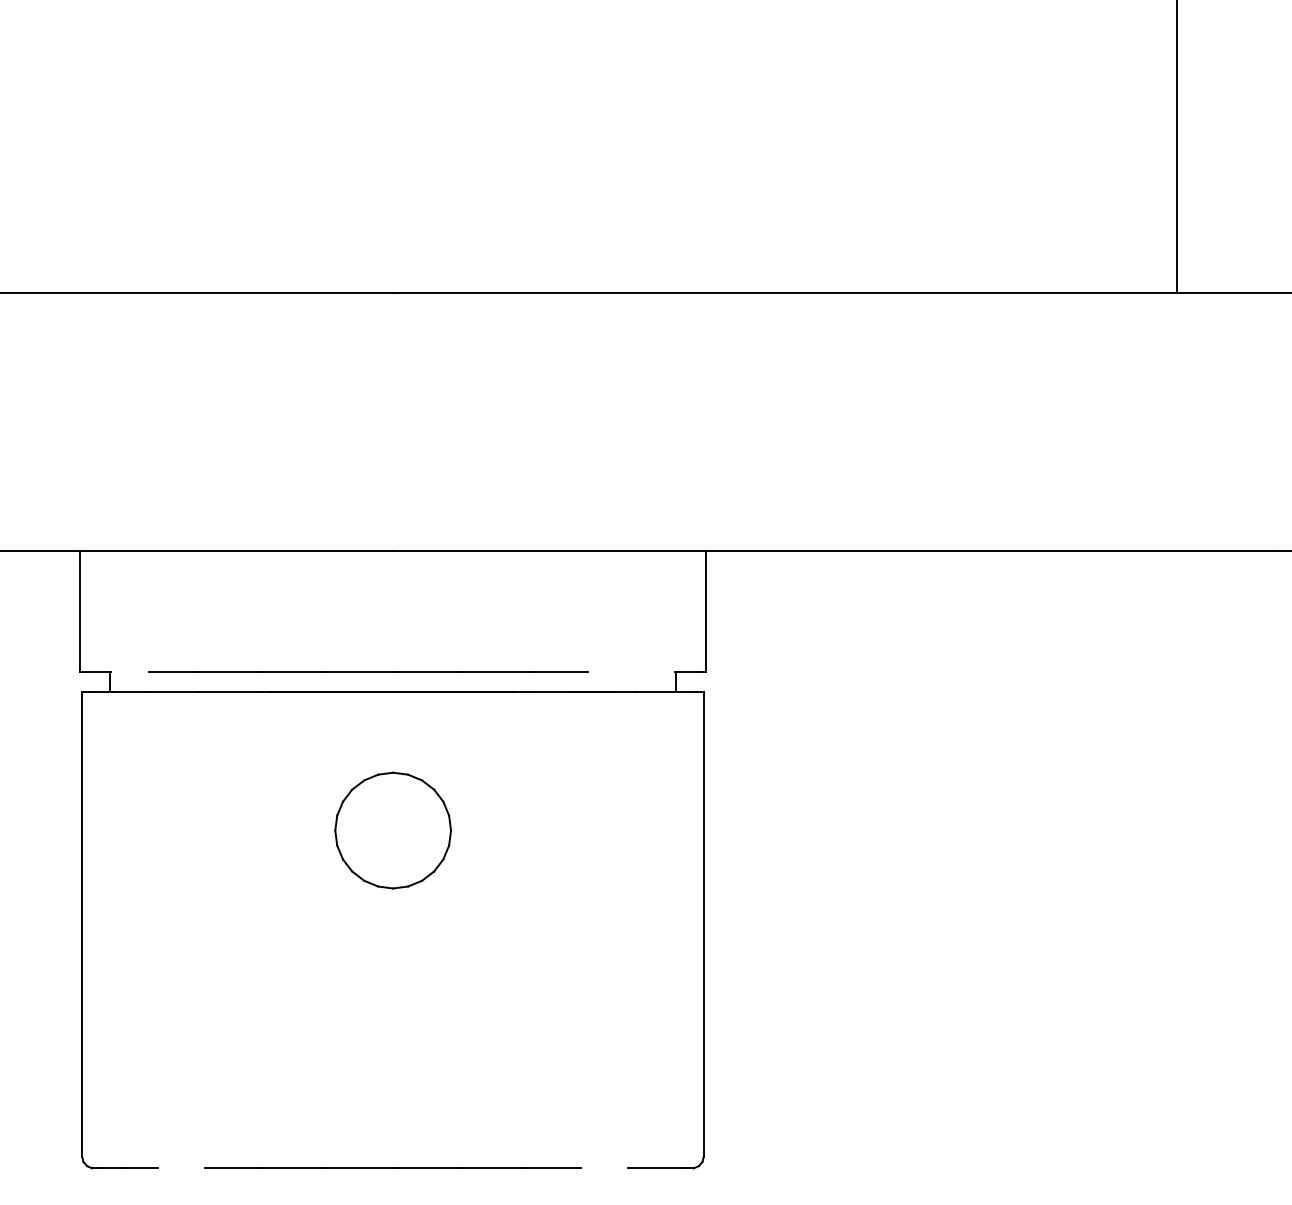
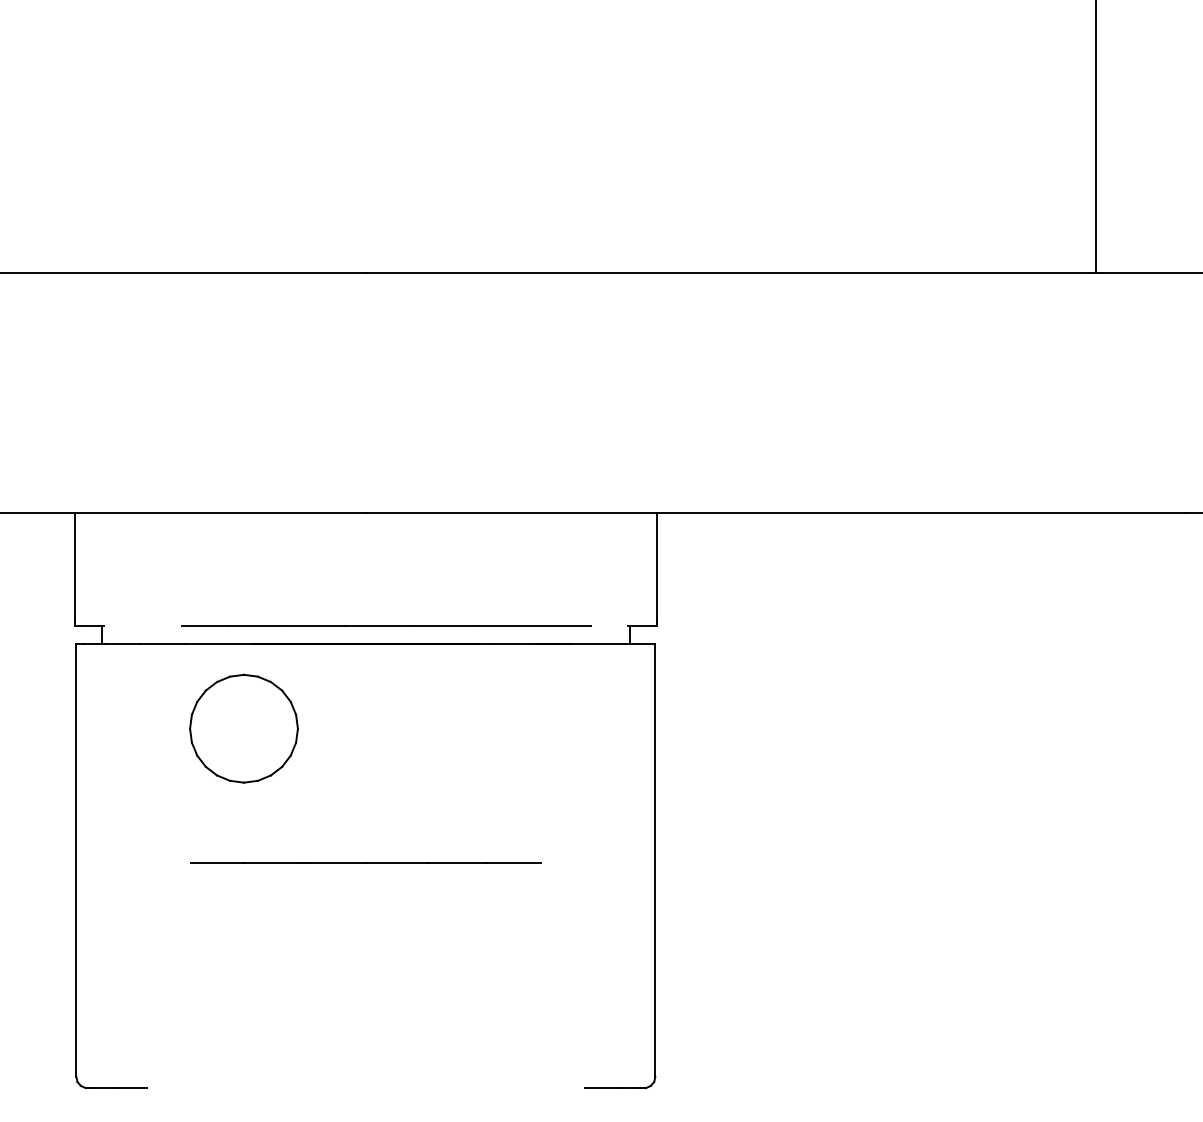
line: (368, 671) -> (386, 625), moved
part: (392, 830) -> (243, 728), moved
line: (392, 1167) -> (365, 861), moved

